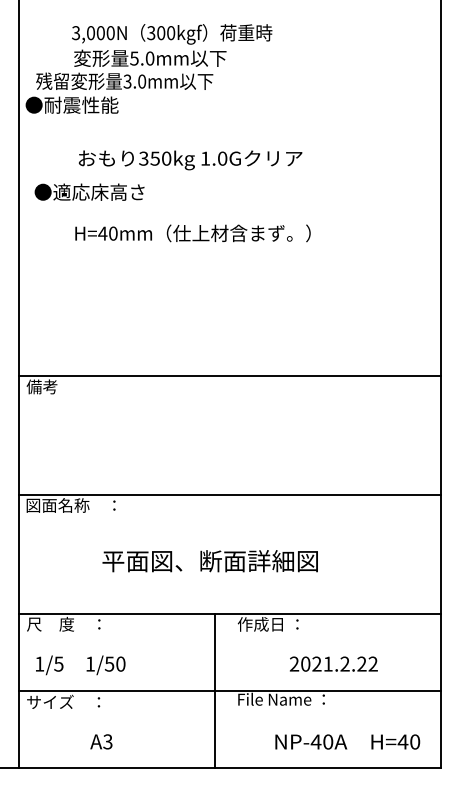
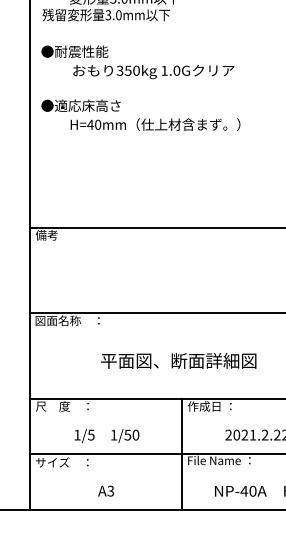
text: (71, 104) -> (74, 51), moved
text: (89, 191) -> (80, 105), moved
text: (209, 561) -> (178, 361), moved
text: (80, 665) -> (106, 436), moved
line: (215, 690) -> (182, 454), moved
text: (101, 741) -> (106, 490), moved

